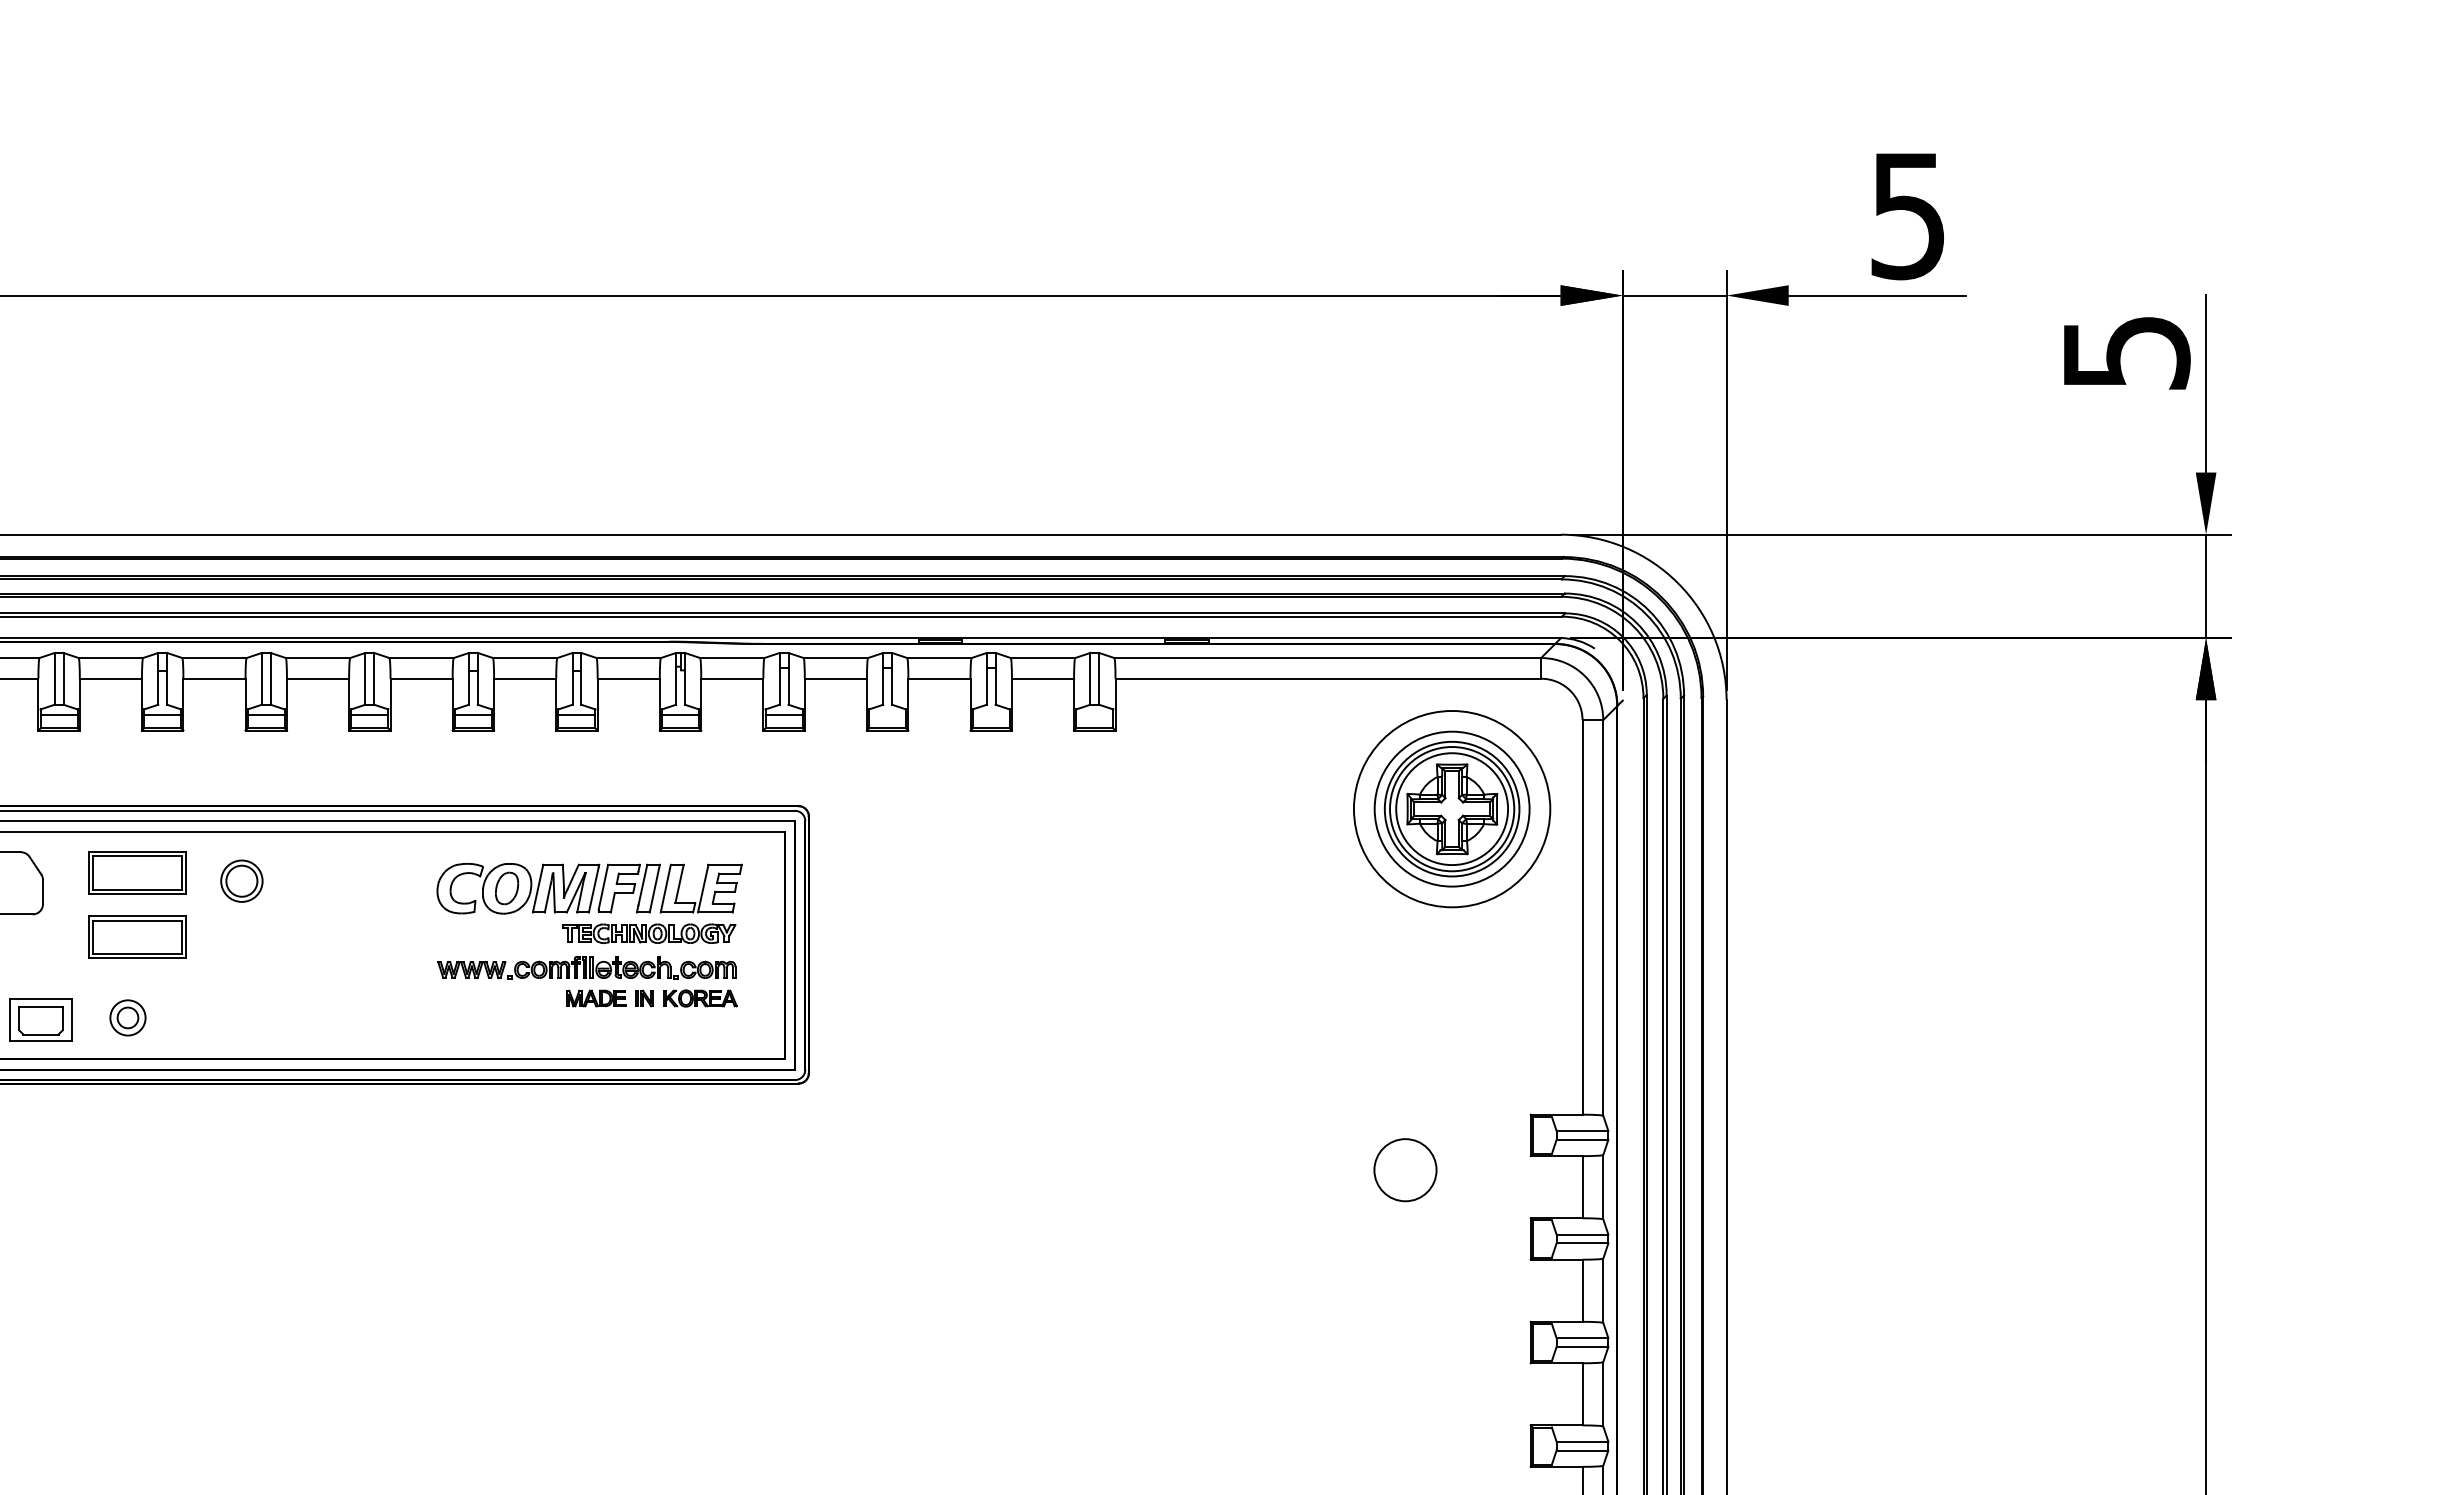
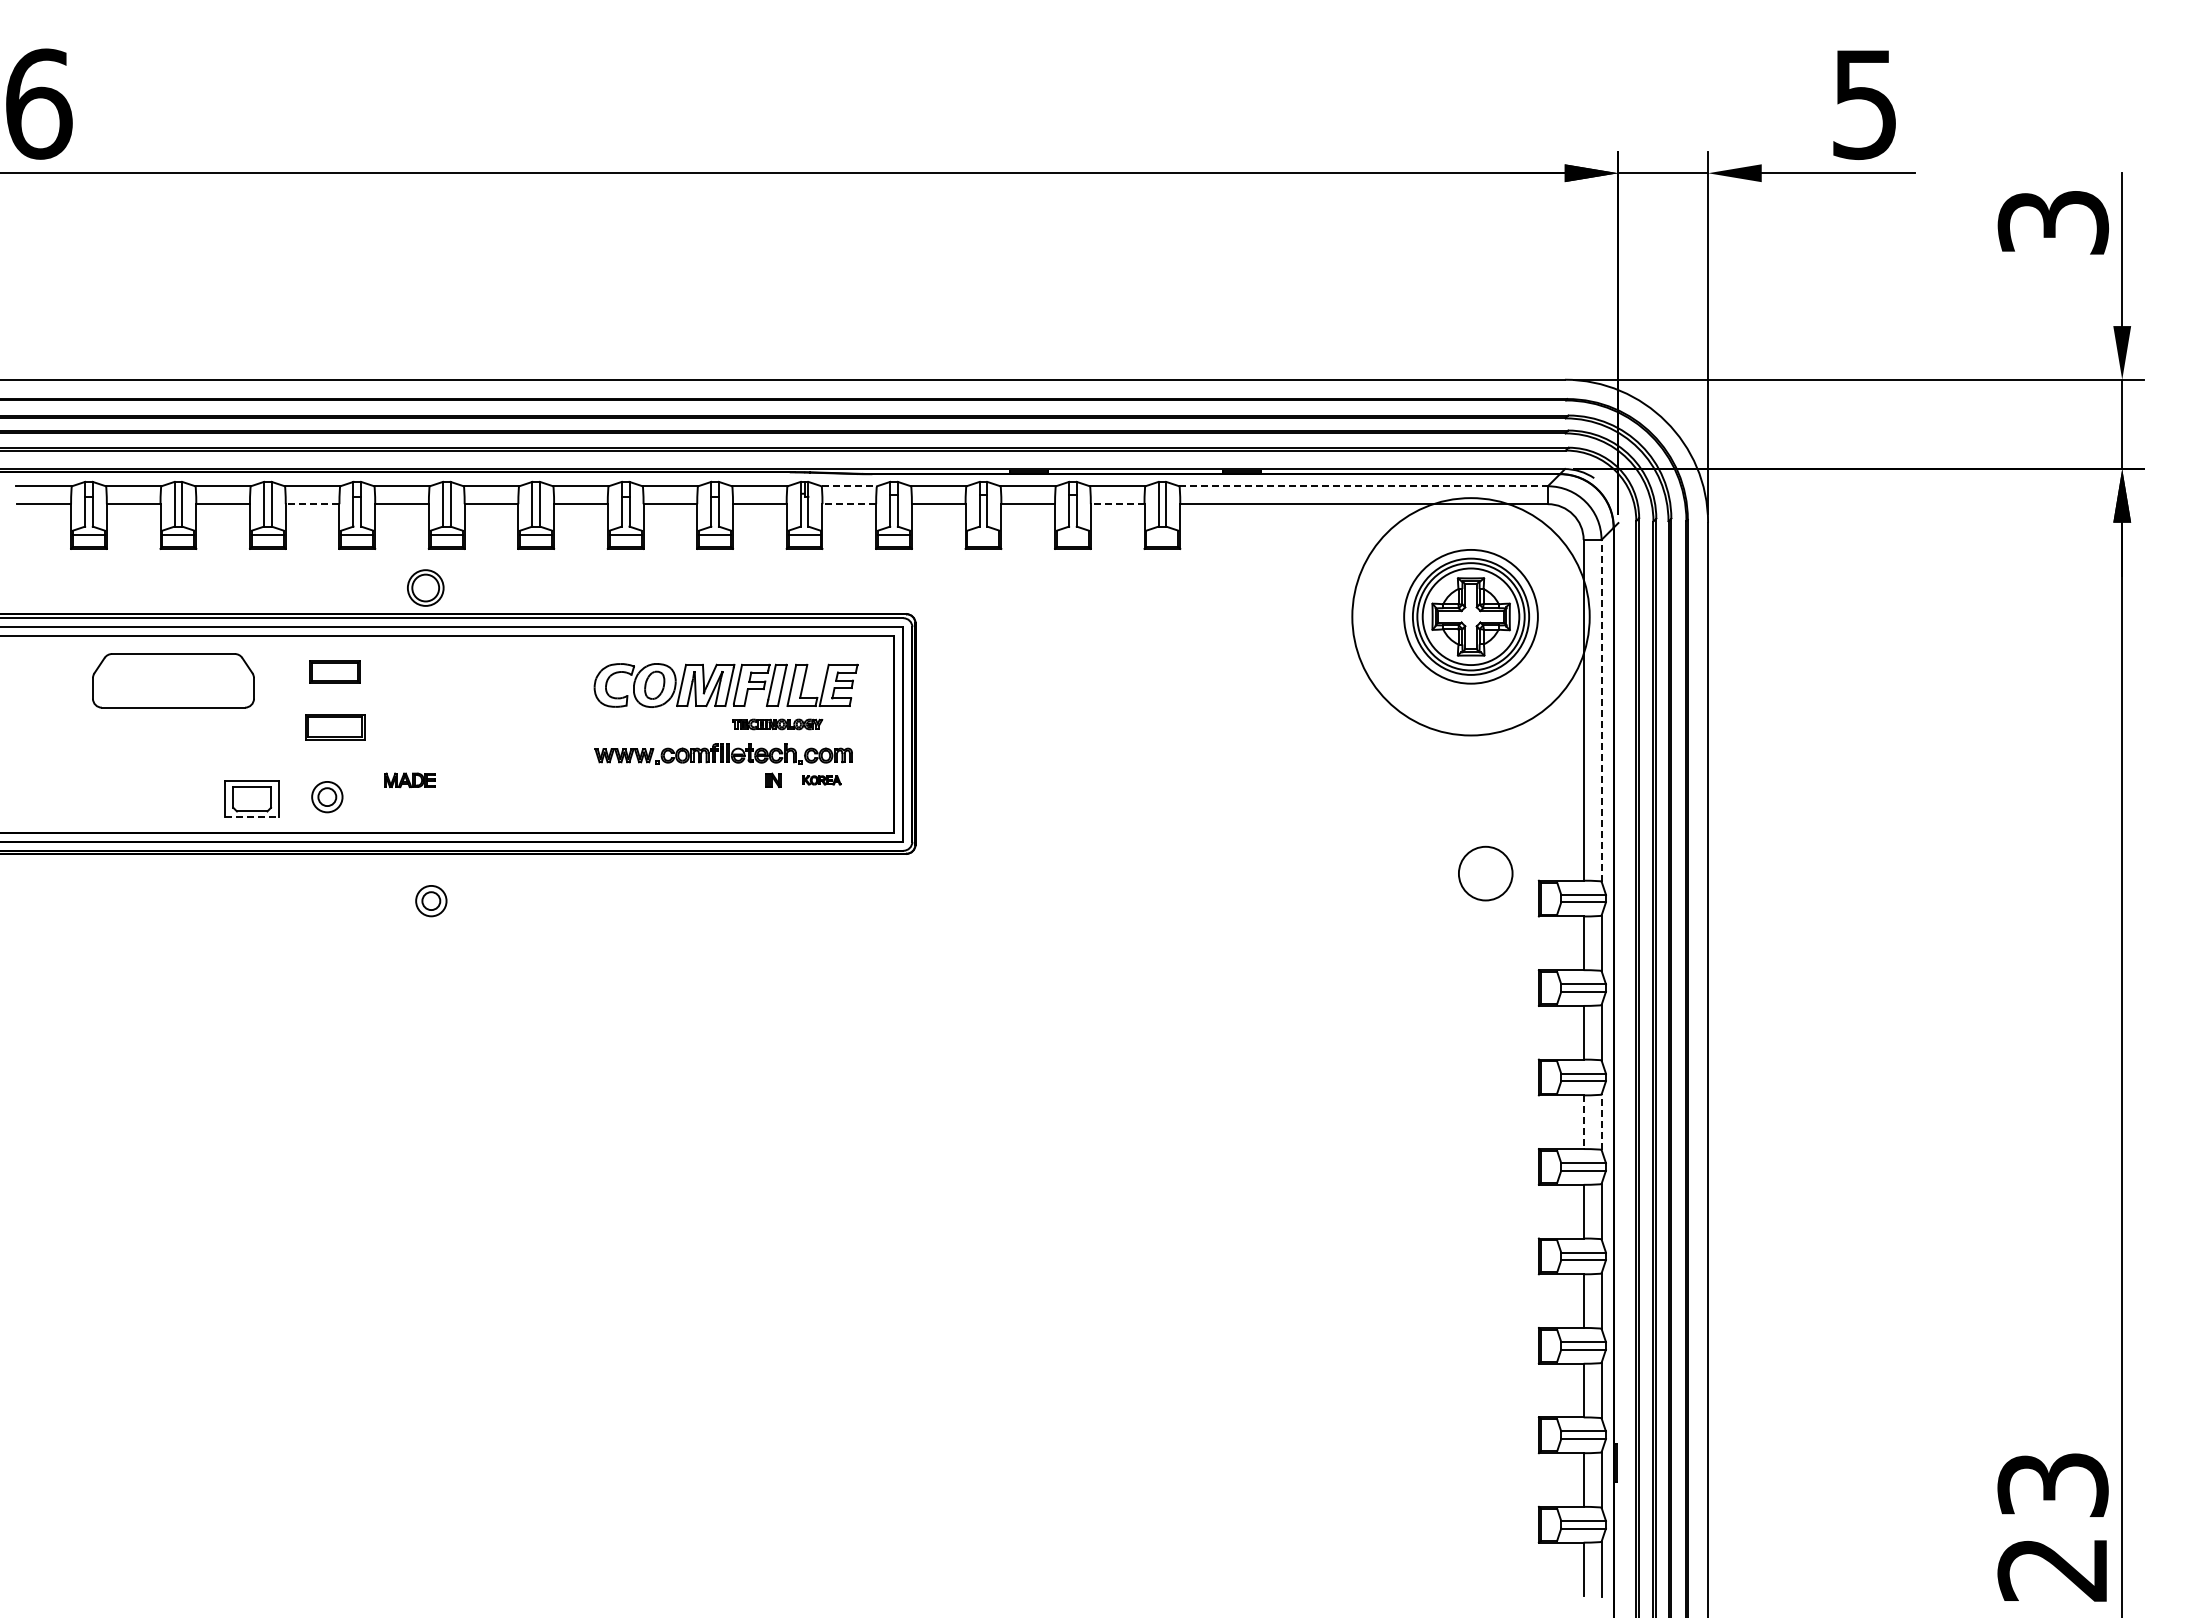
text: (2125, 352) -> (2052, 222), 5 -> 3
line: (732, 658) -> (849, 486), solid -> dashed
line: (1328, 658) -> (1364, 486), solid -> dashed
line: (110, 679) -> (312, 504), solid -> dashed
line: (732, 679) -> (849, 504), solid -> dashed
line: (1042, 679) -> (1117, 504), solid -> dashed
circle: (1451, 808) -> (1470, 616), size x1.4
part: (136, 872) -> (334, 671), size x0.6
part: (241, 880) -> (425, 587), moved
line: (1603, 917) -> (1601, 710), solid -> dashed
part: (649, 933) -> (777, 724), size x0.6
part: (136, 936) -> (334, 726), size x0.7
part: (595, 998) -> (409, 780), moved
part: (700, 998) -> (821, 780), size x0.6
line: (41, 1040) -> (252, 816), solid -> dashed
part: (248, 1138) -> (431, 901), added
circle: (1405, 1170) -> (1485, 873), moved
line: (1582, 1394) -> (1583, 1122), solid -> dashed
line: (1603, 1394) -> (1601, 1122), solid -> dashed

